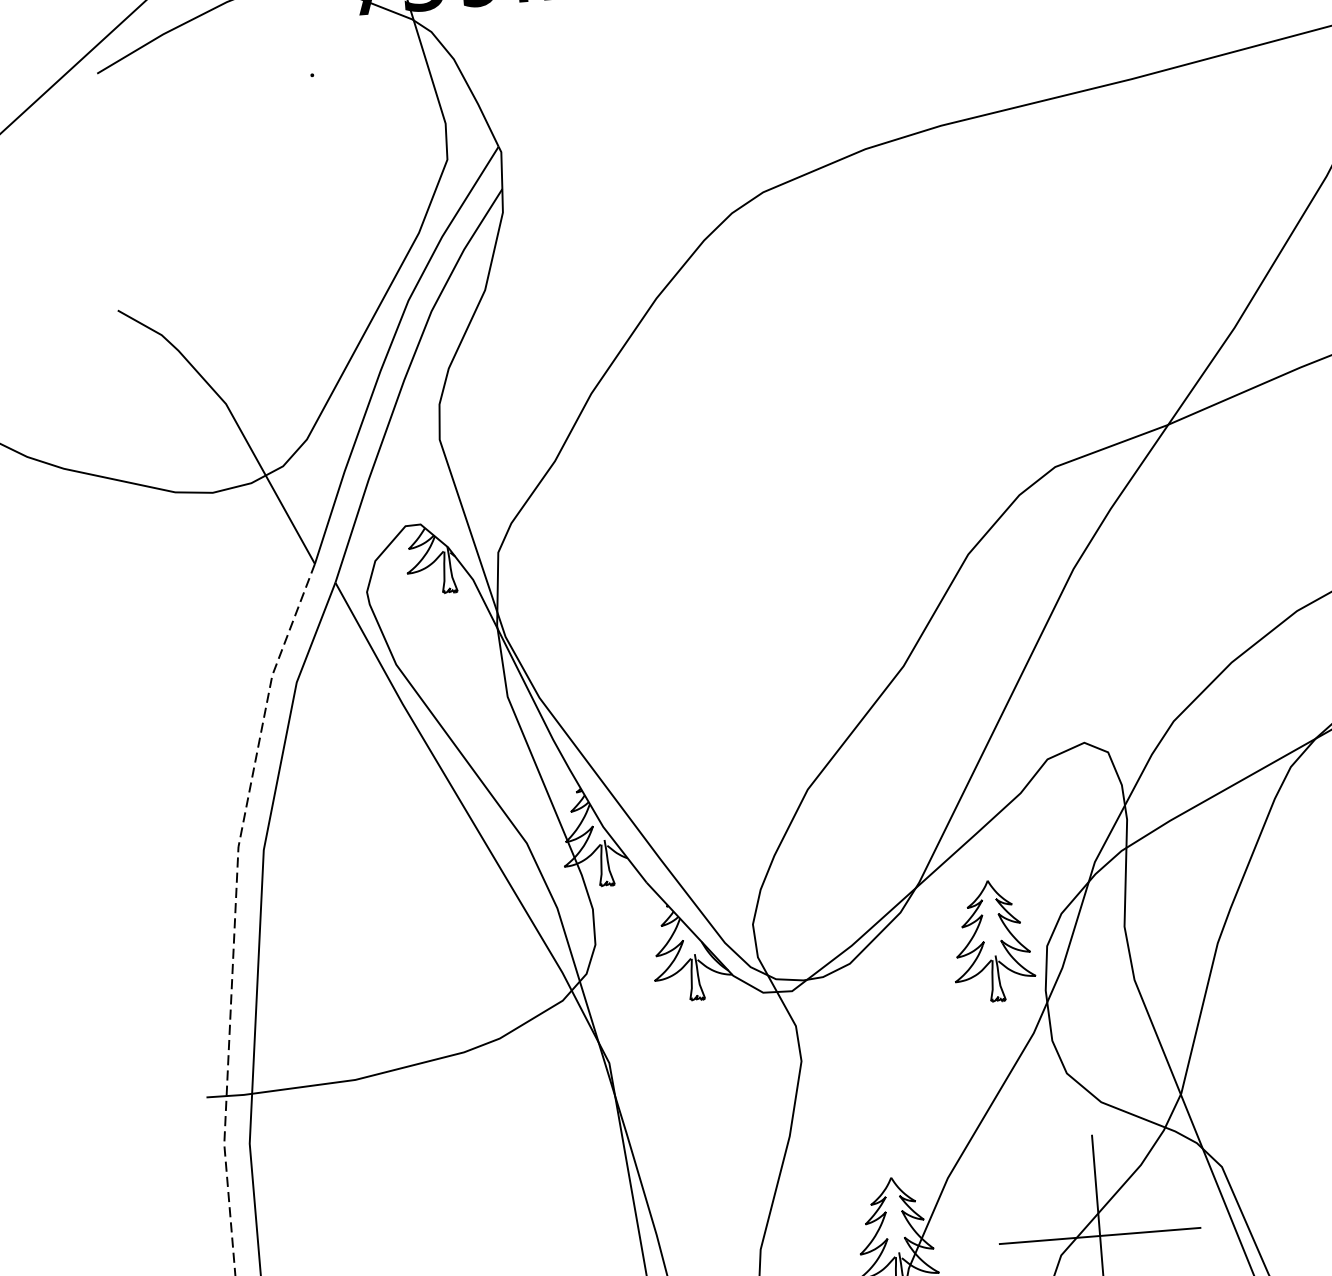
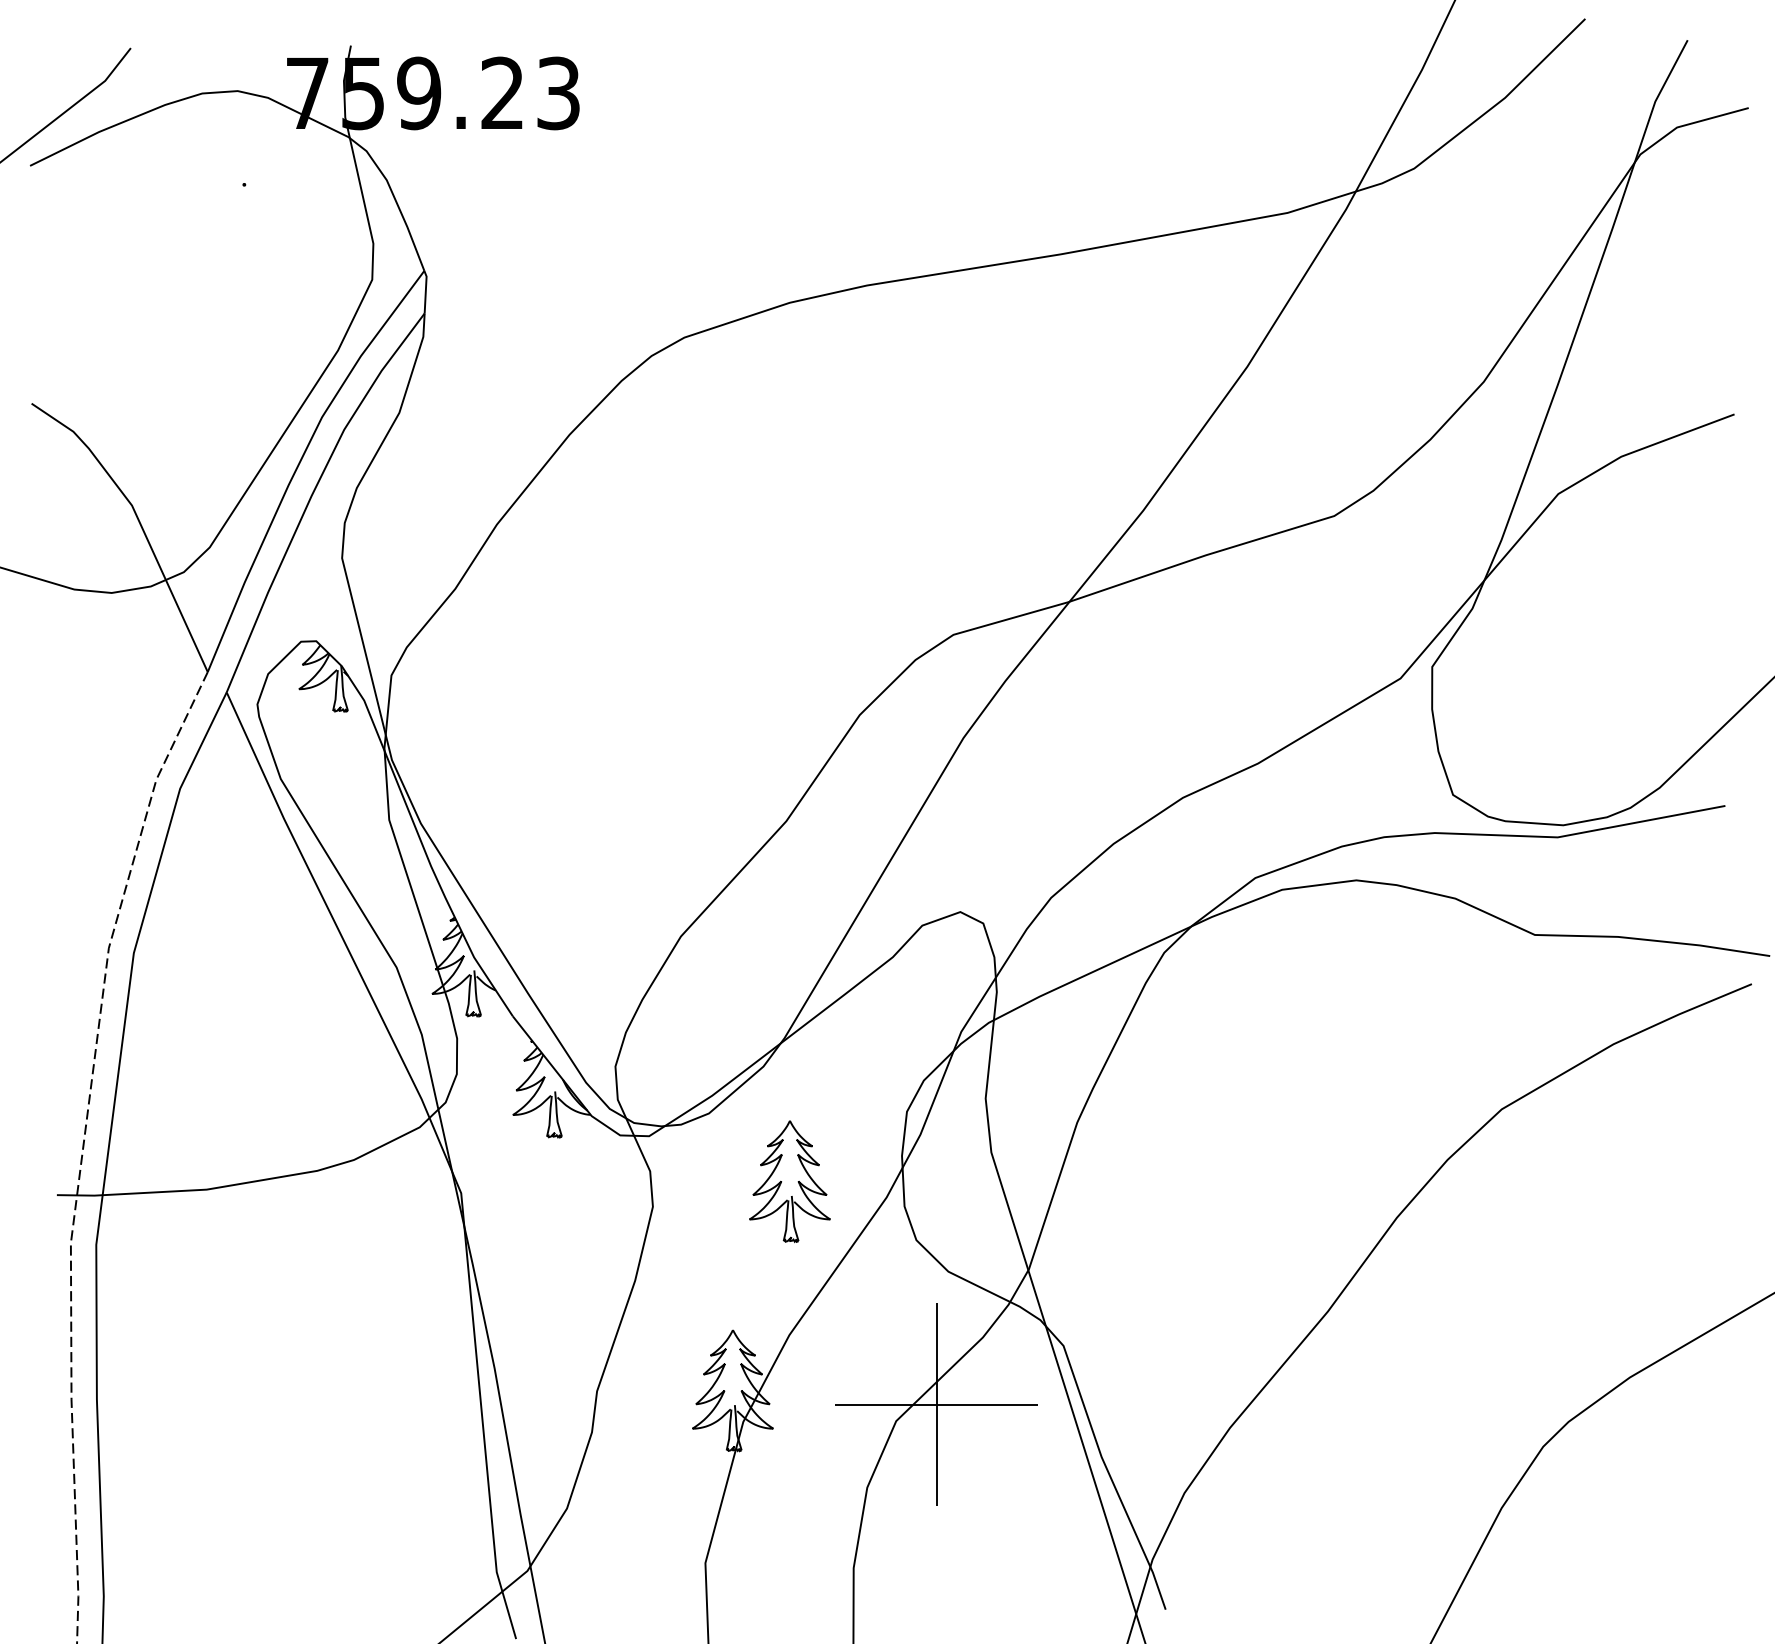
part: (992, 941) -> (789, 1181), moved

